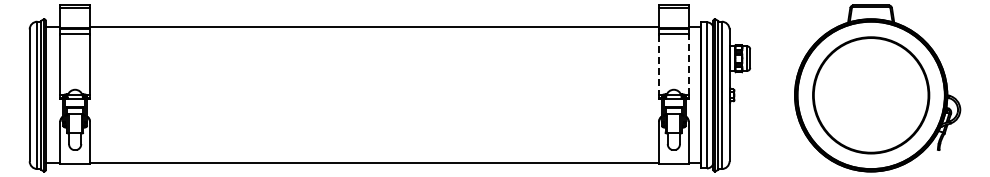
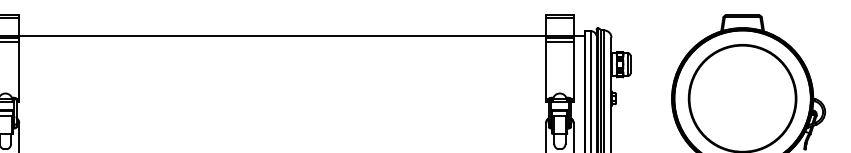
line: (688, 64) -> (573, 70), dashed -> solid
line: (659, 65) -> (546, 71), dashed -> solid

